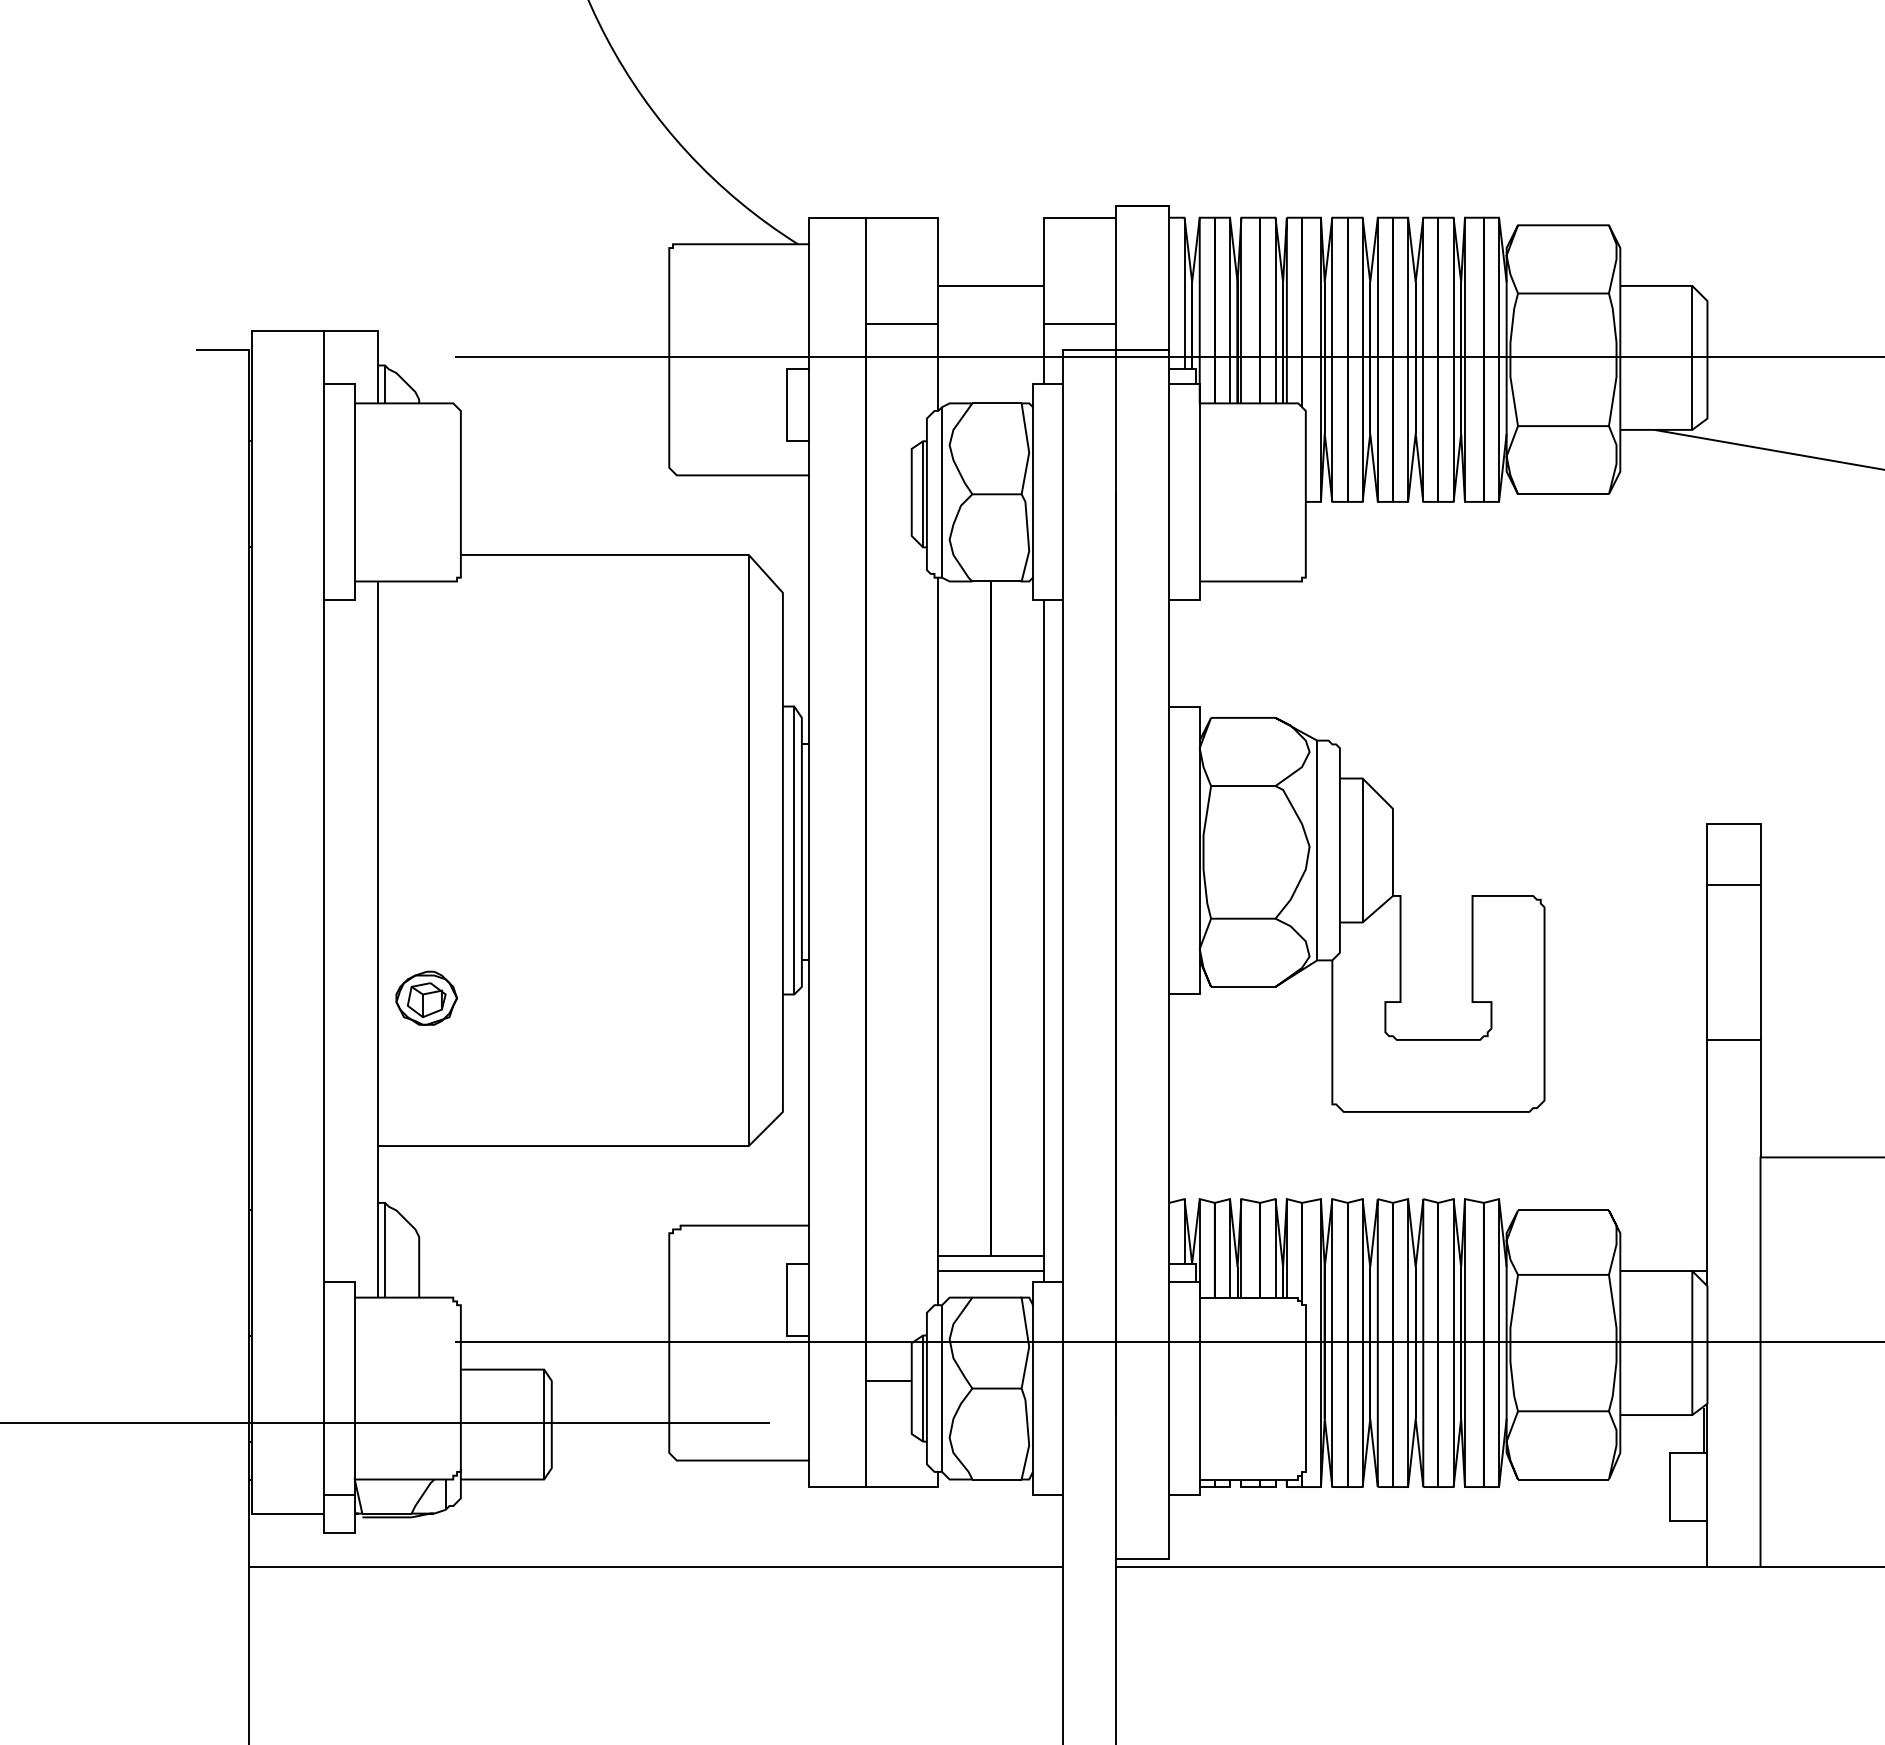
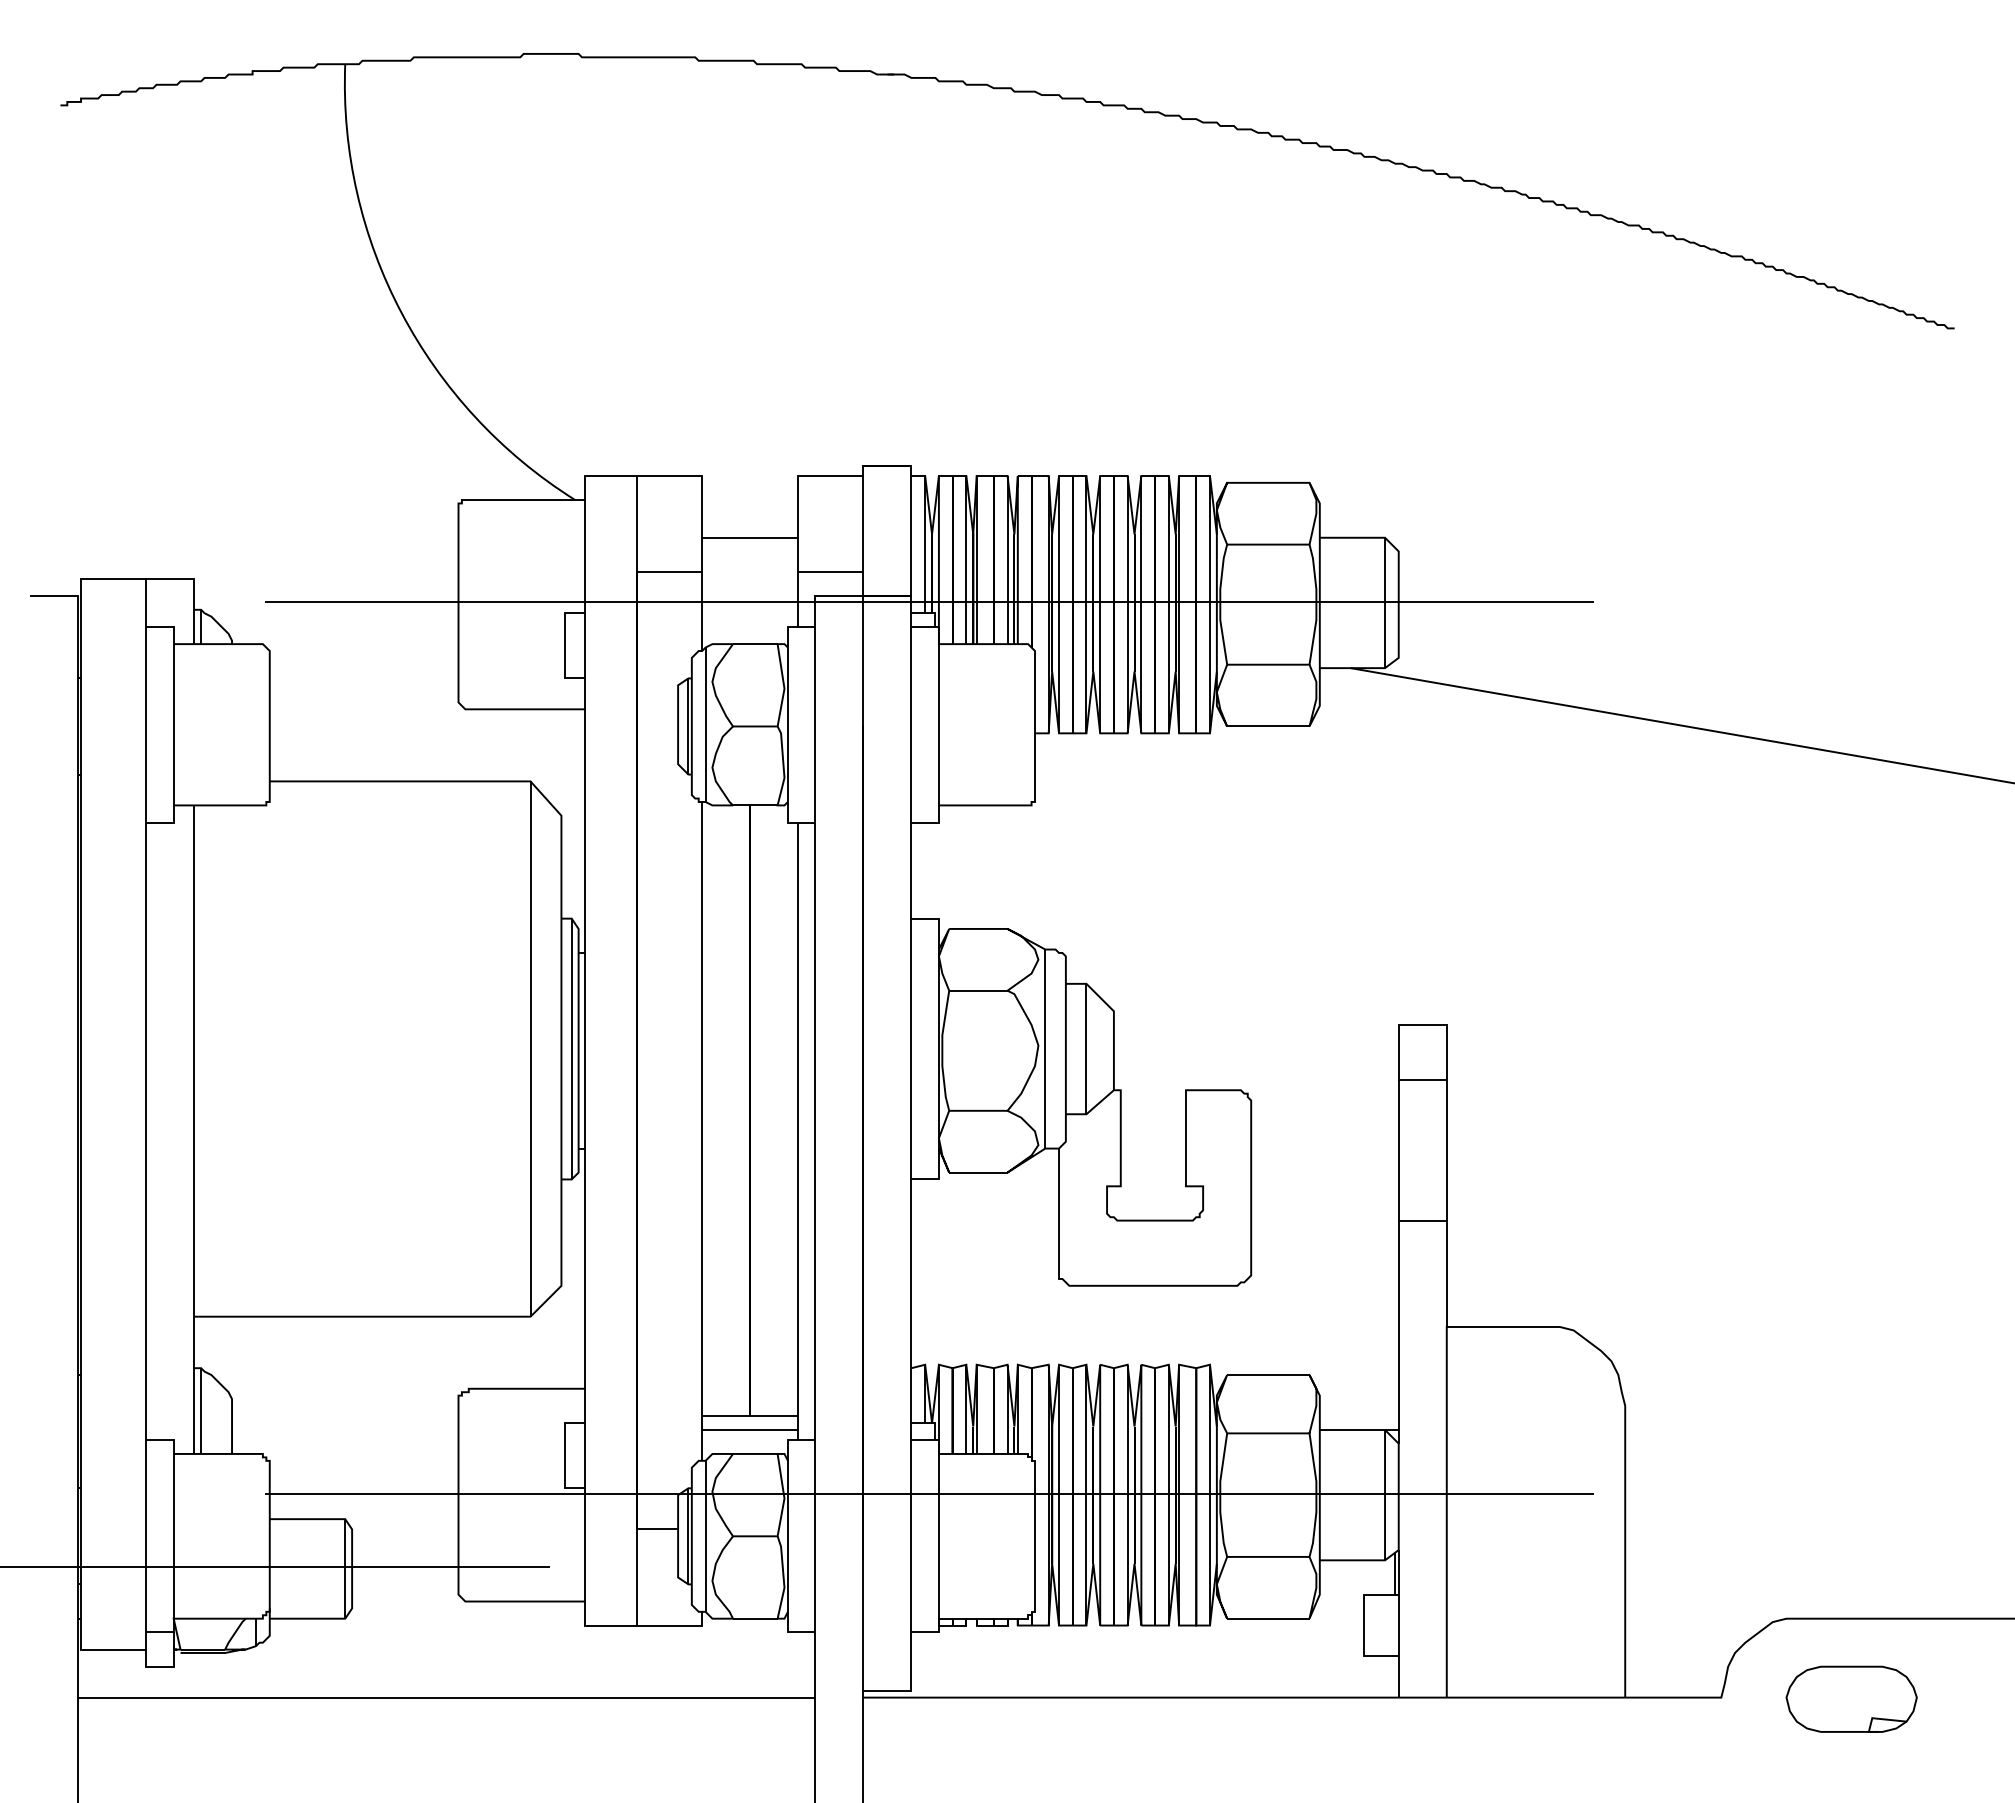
part: (426, 997) -> (238, 1182), removed

